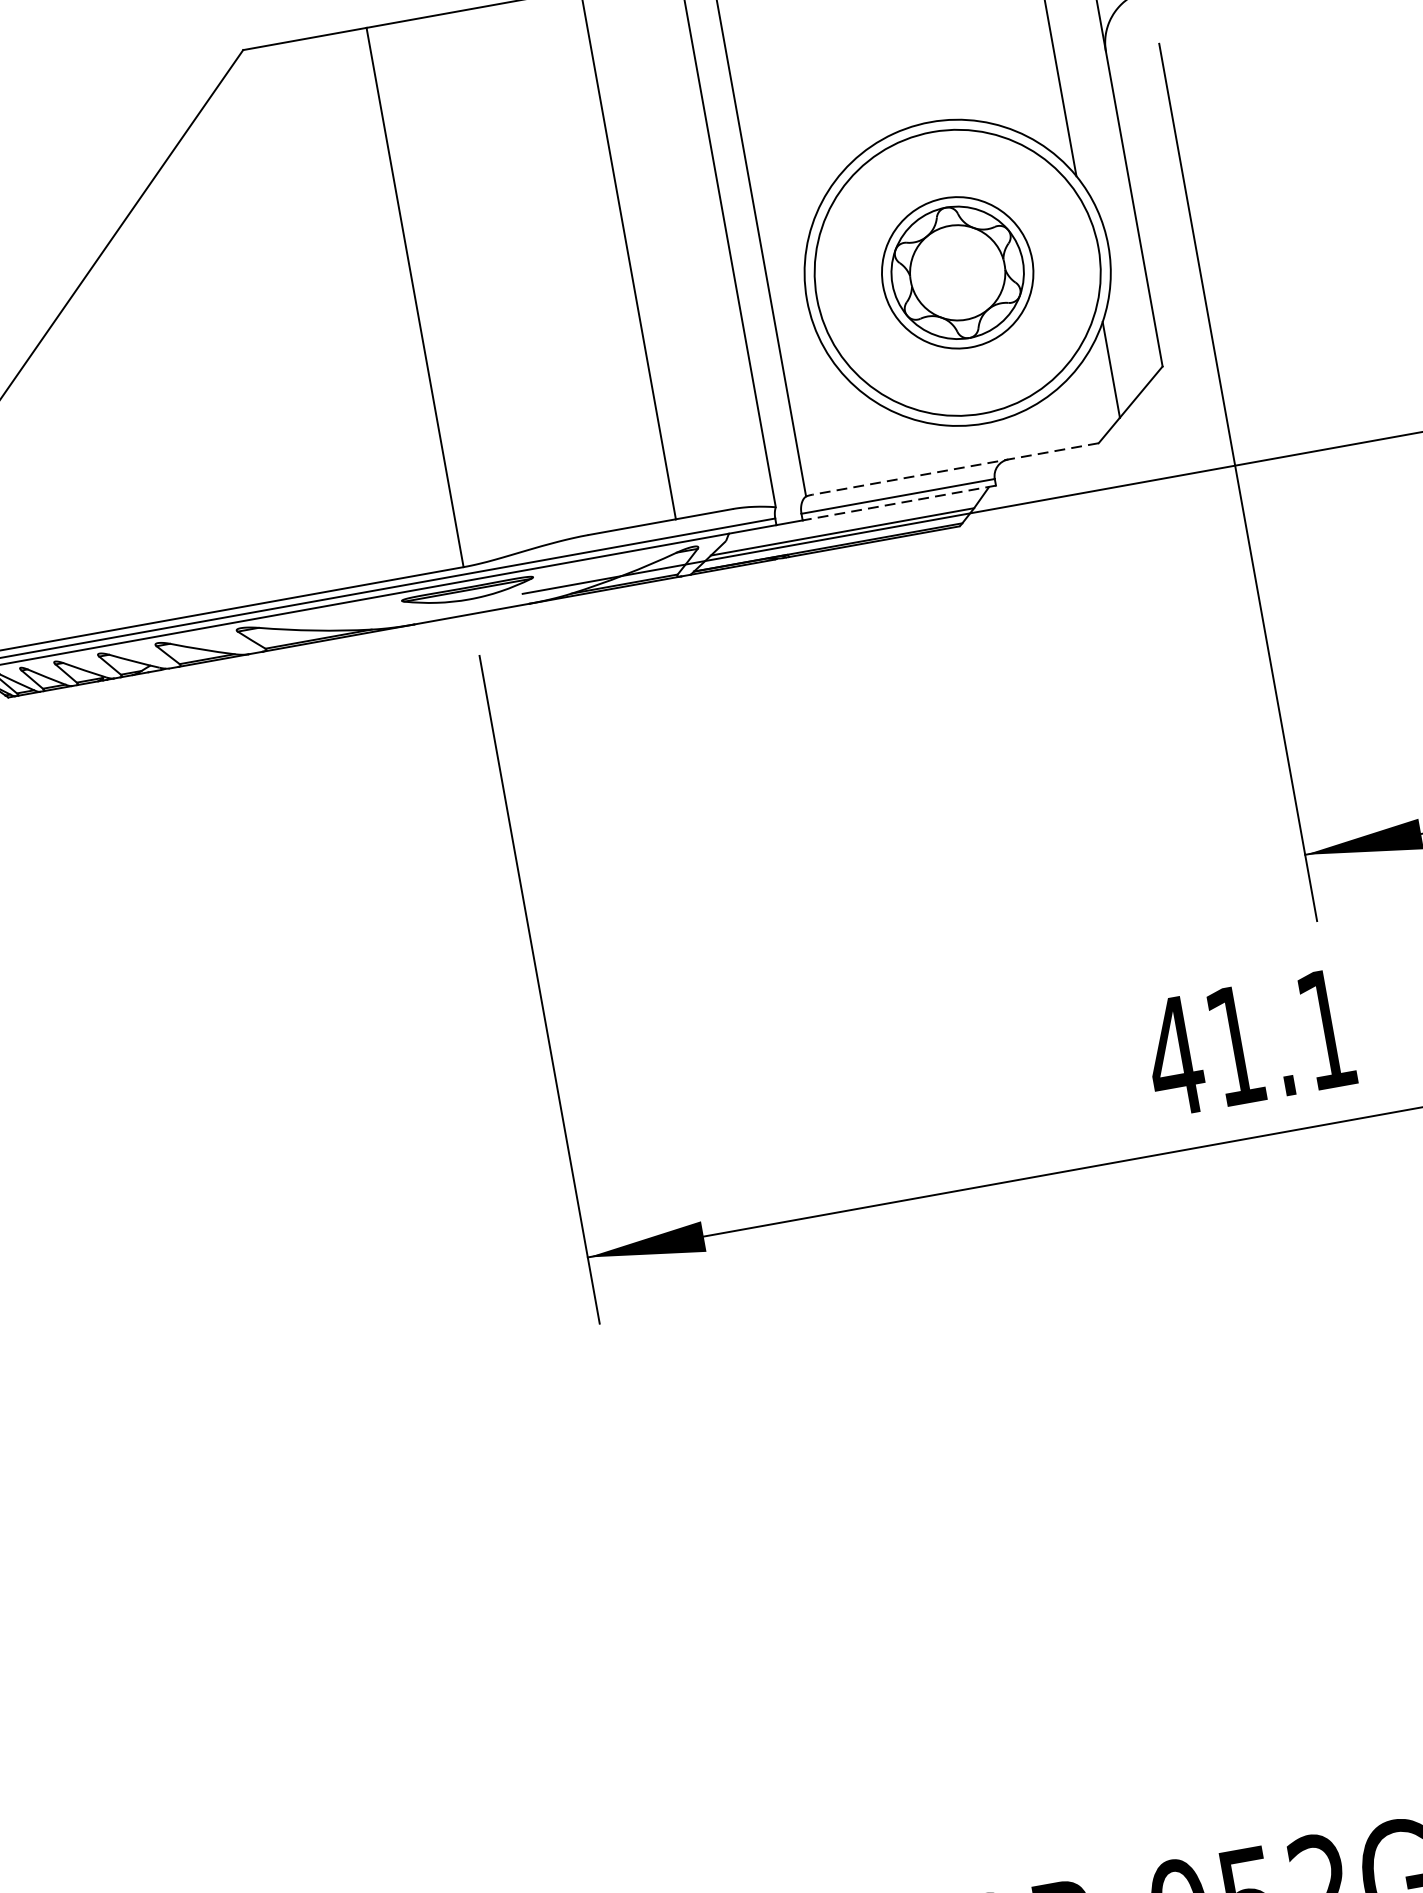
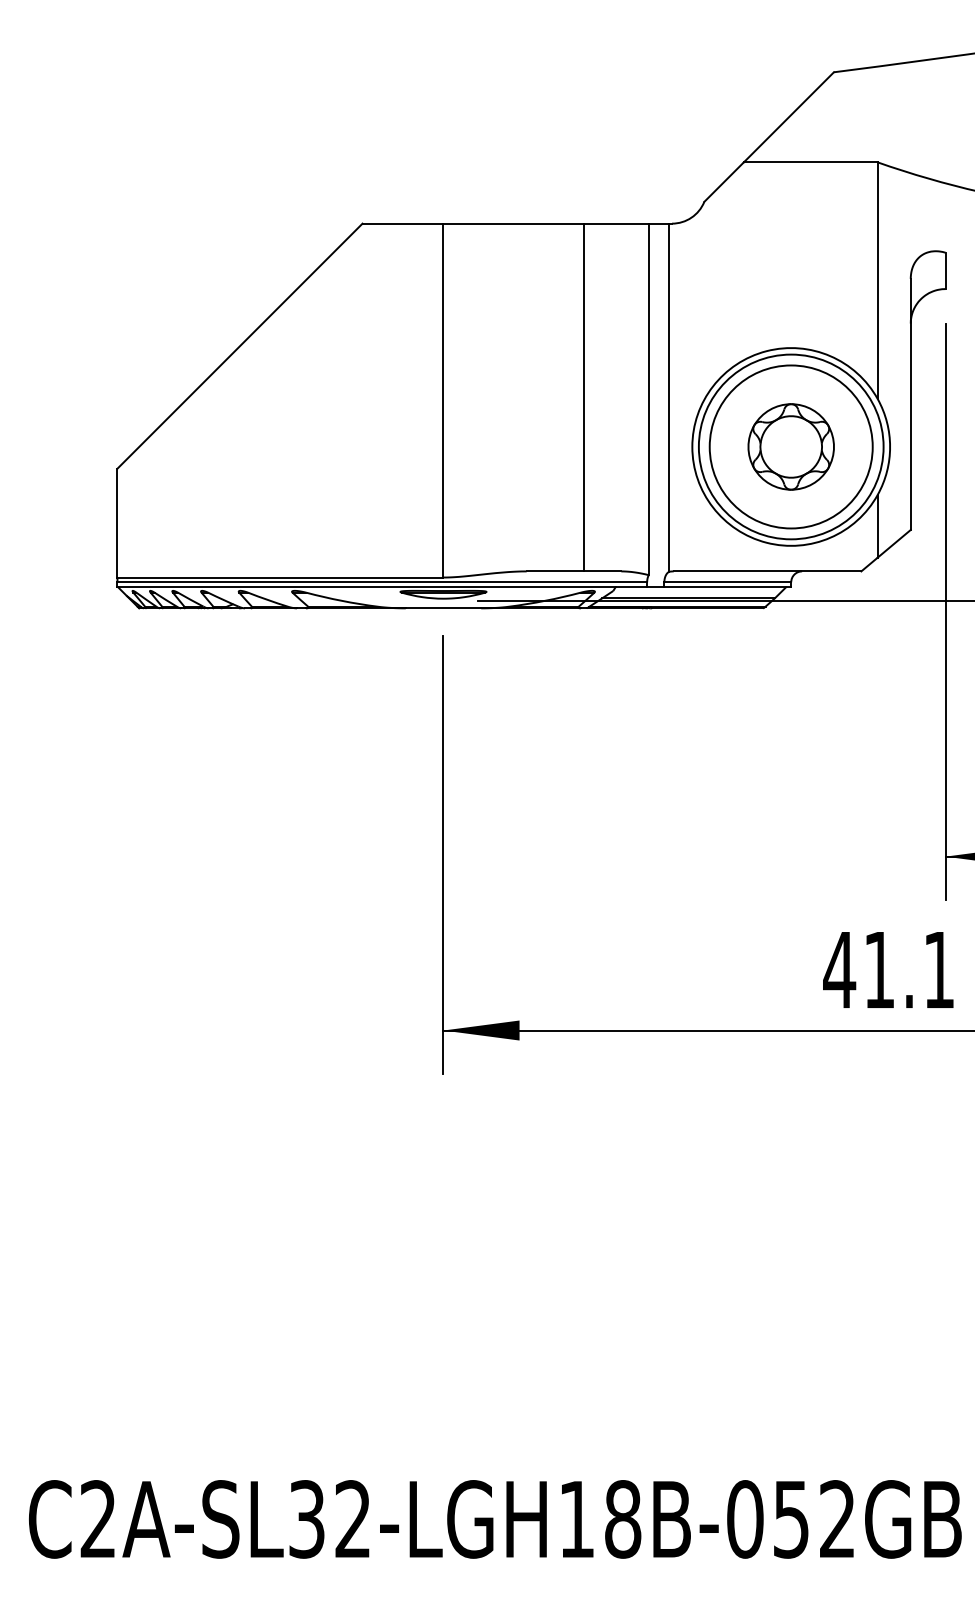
circle: (956, 272) -> (790, 446), size x1.67
line: (955, 469) -> (767, 571), dashed -> solid
line: (898, 502) -> (727, 586), dashed -> solid

